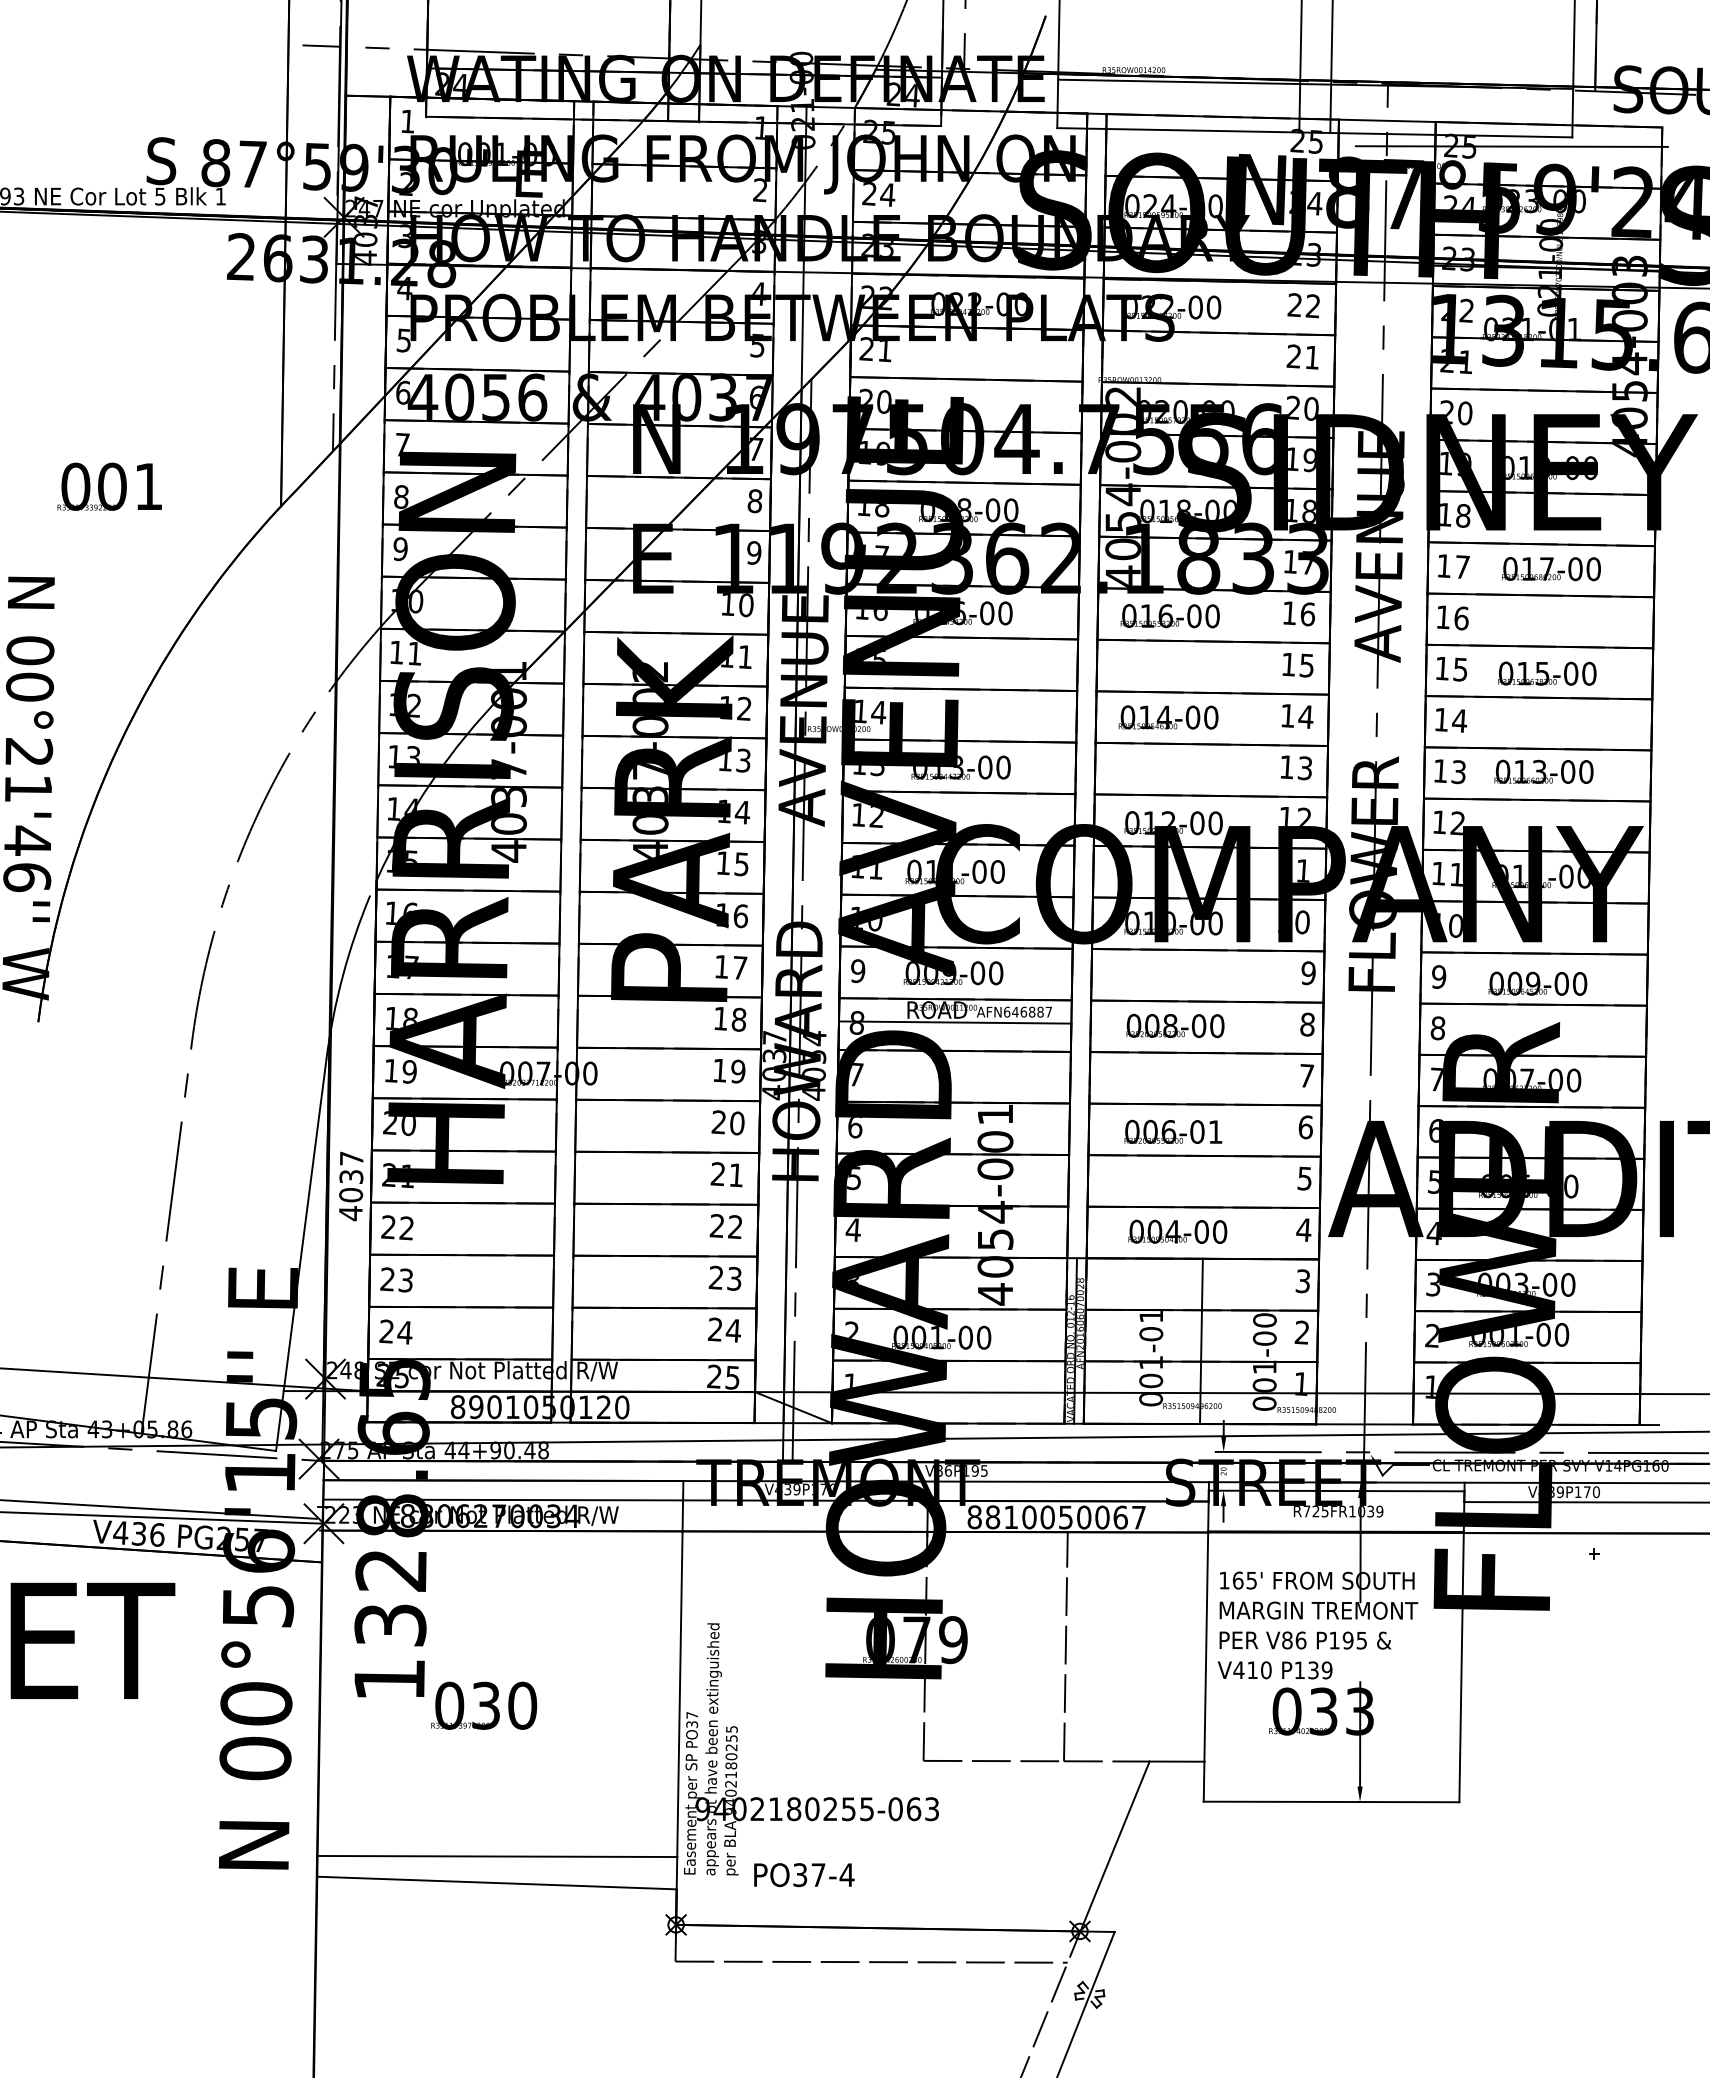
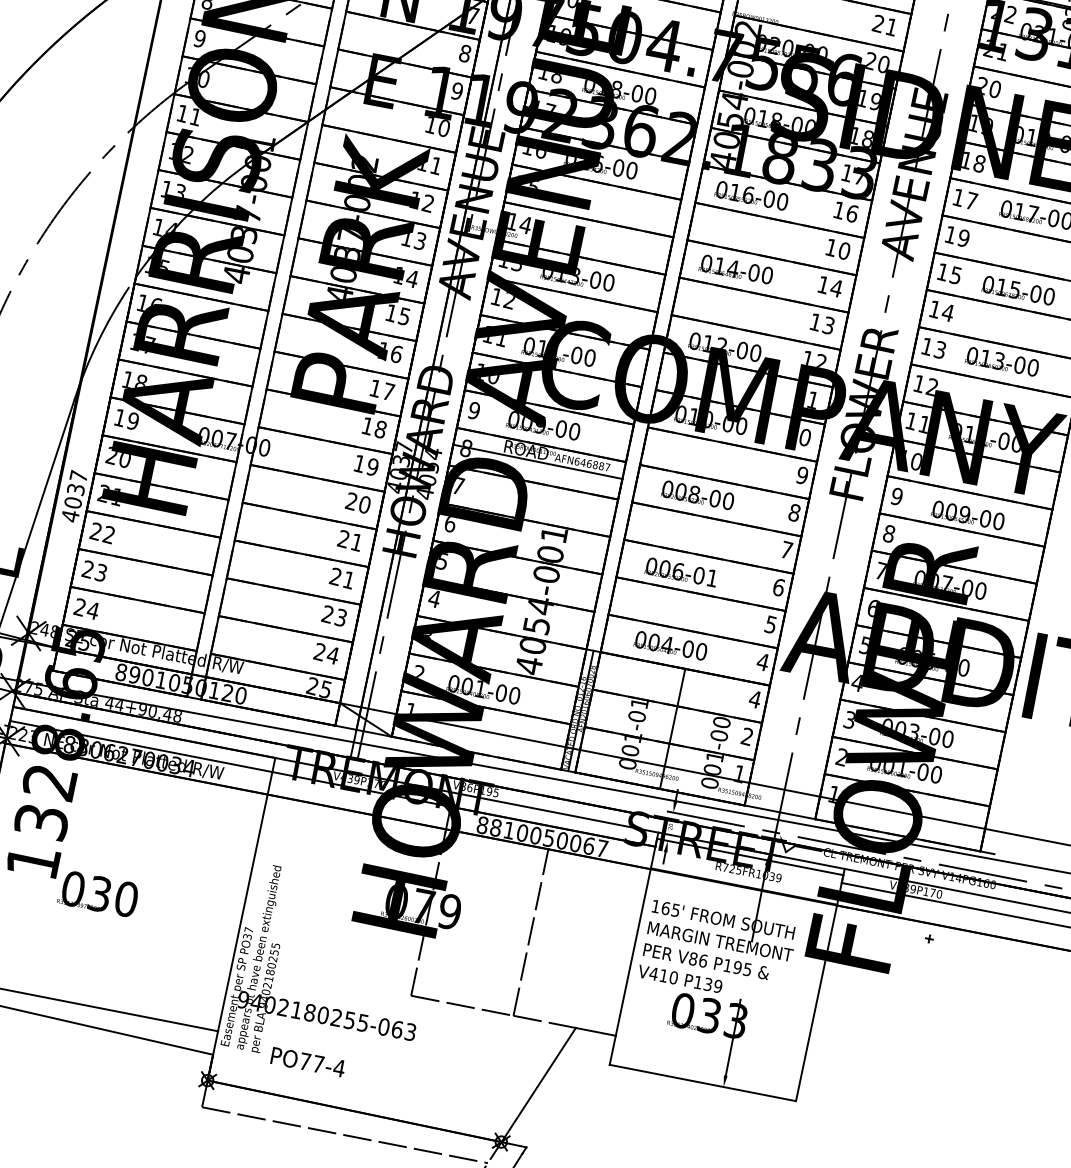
text: (1461, 618) -> (963, 238), 16 -> 19
text: (1306, 665) -> (844, 250), 15 -> 10
text: (734, 1226) -> (348, 579), 22 -> 21
text: (1302, 1281) -> (754, 699), 3 -> 4
text: (800, 1875) -> (305, 1062), PO37-4 -> PO77-4

